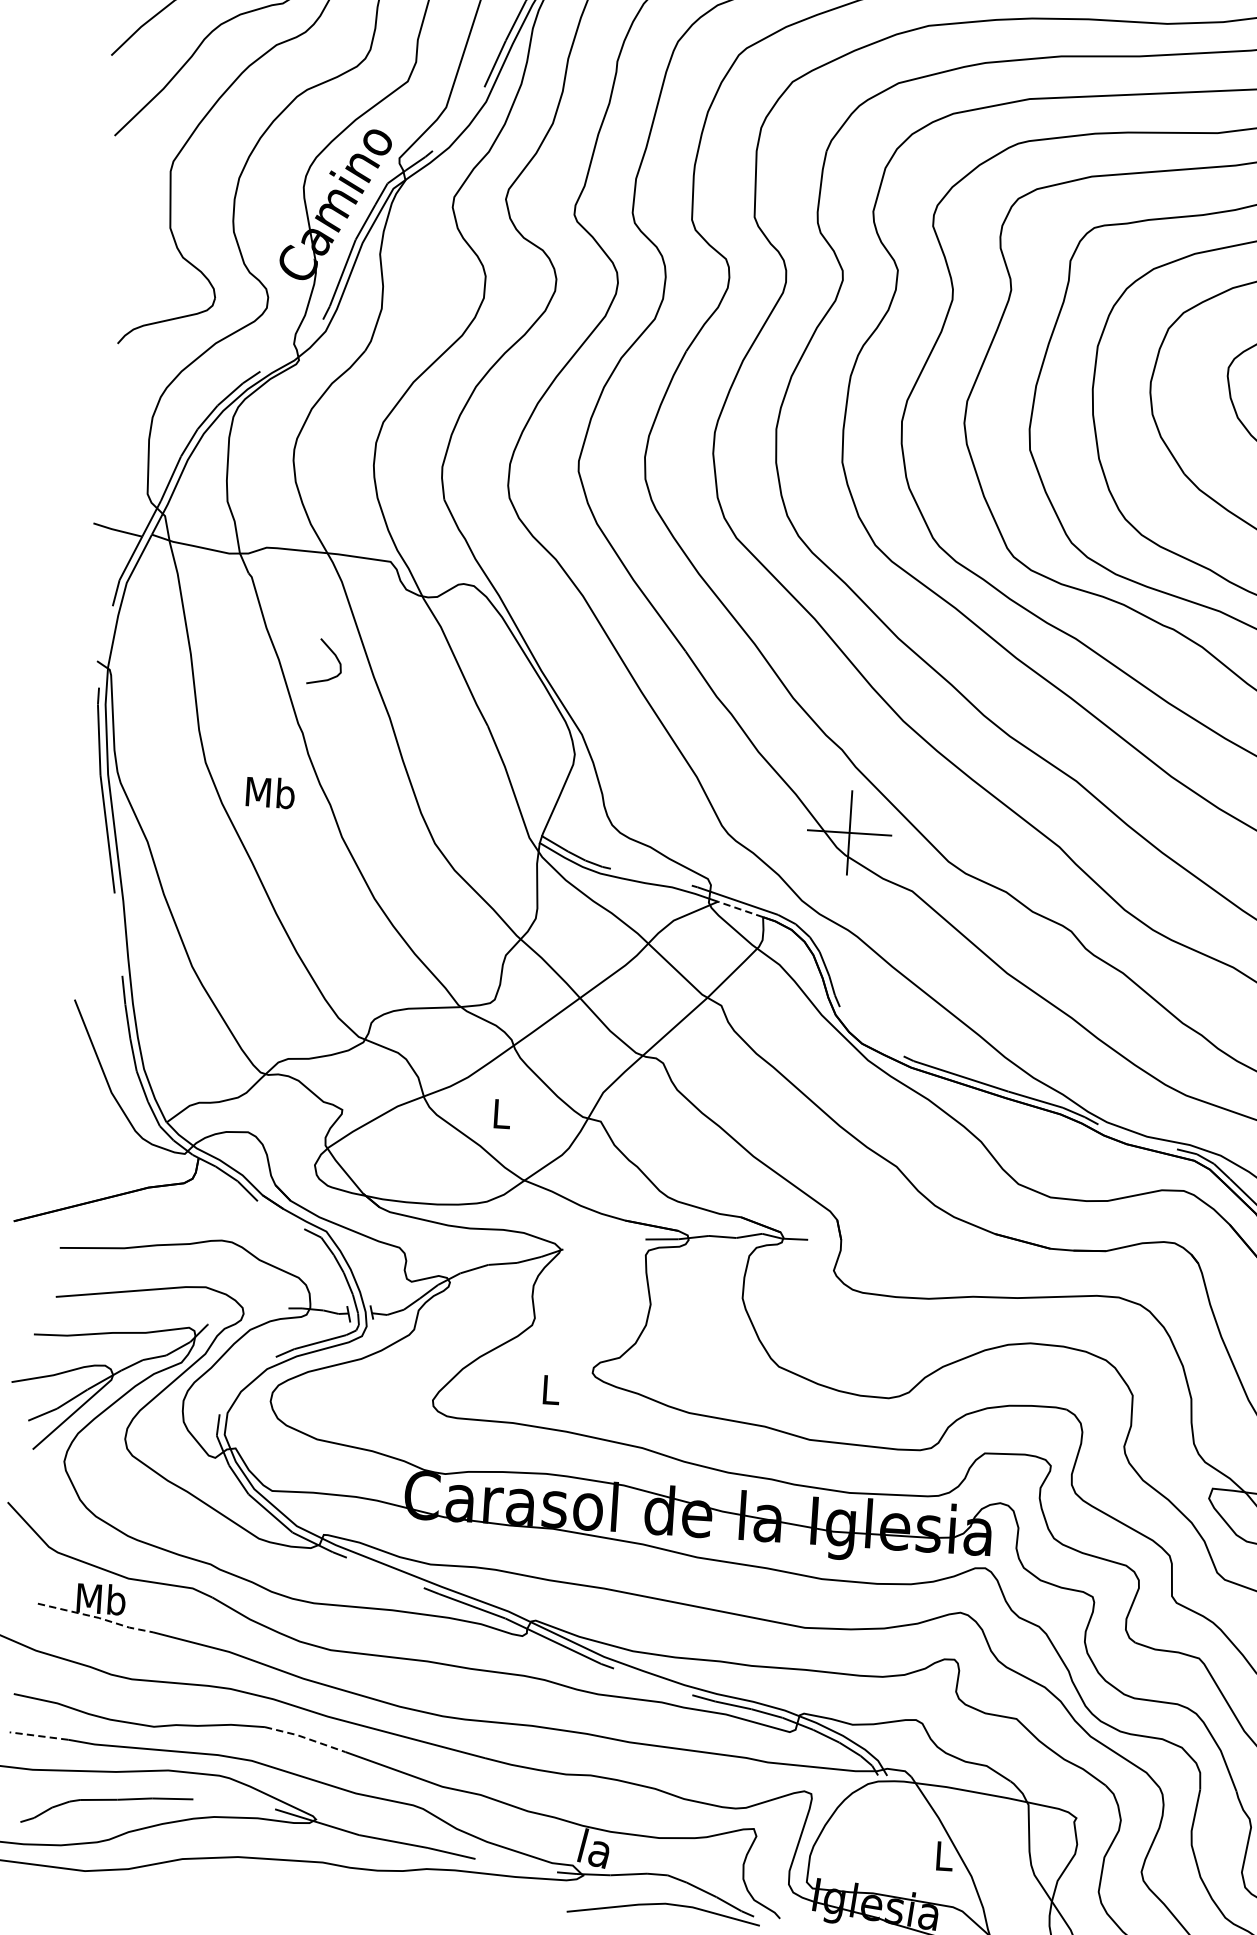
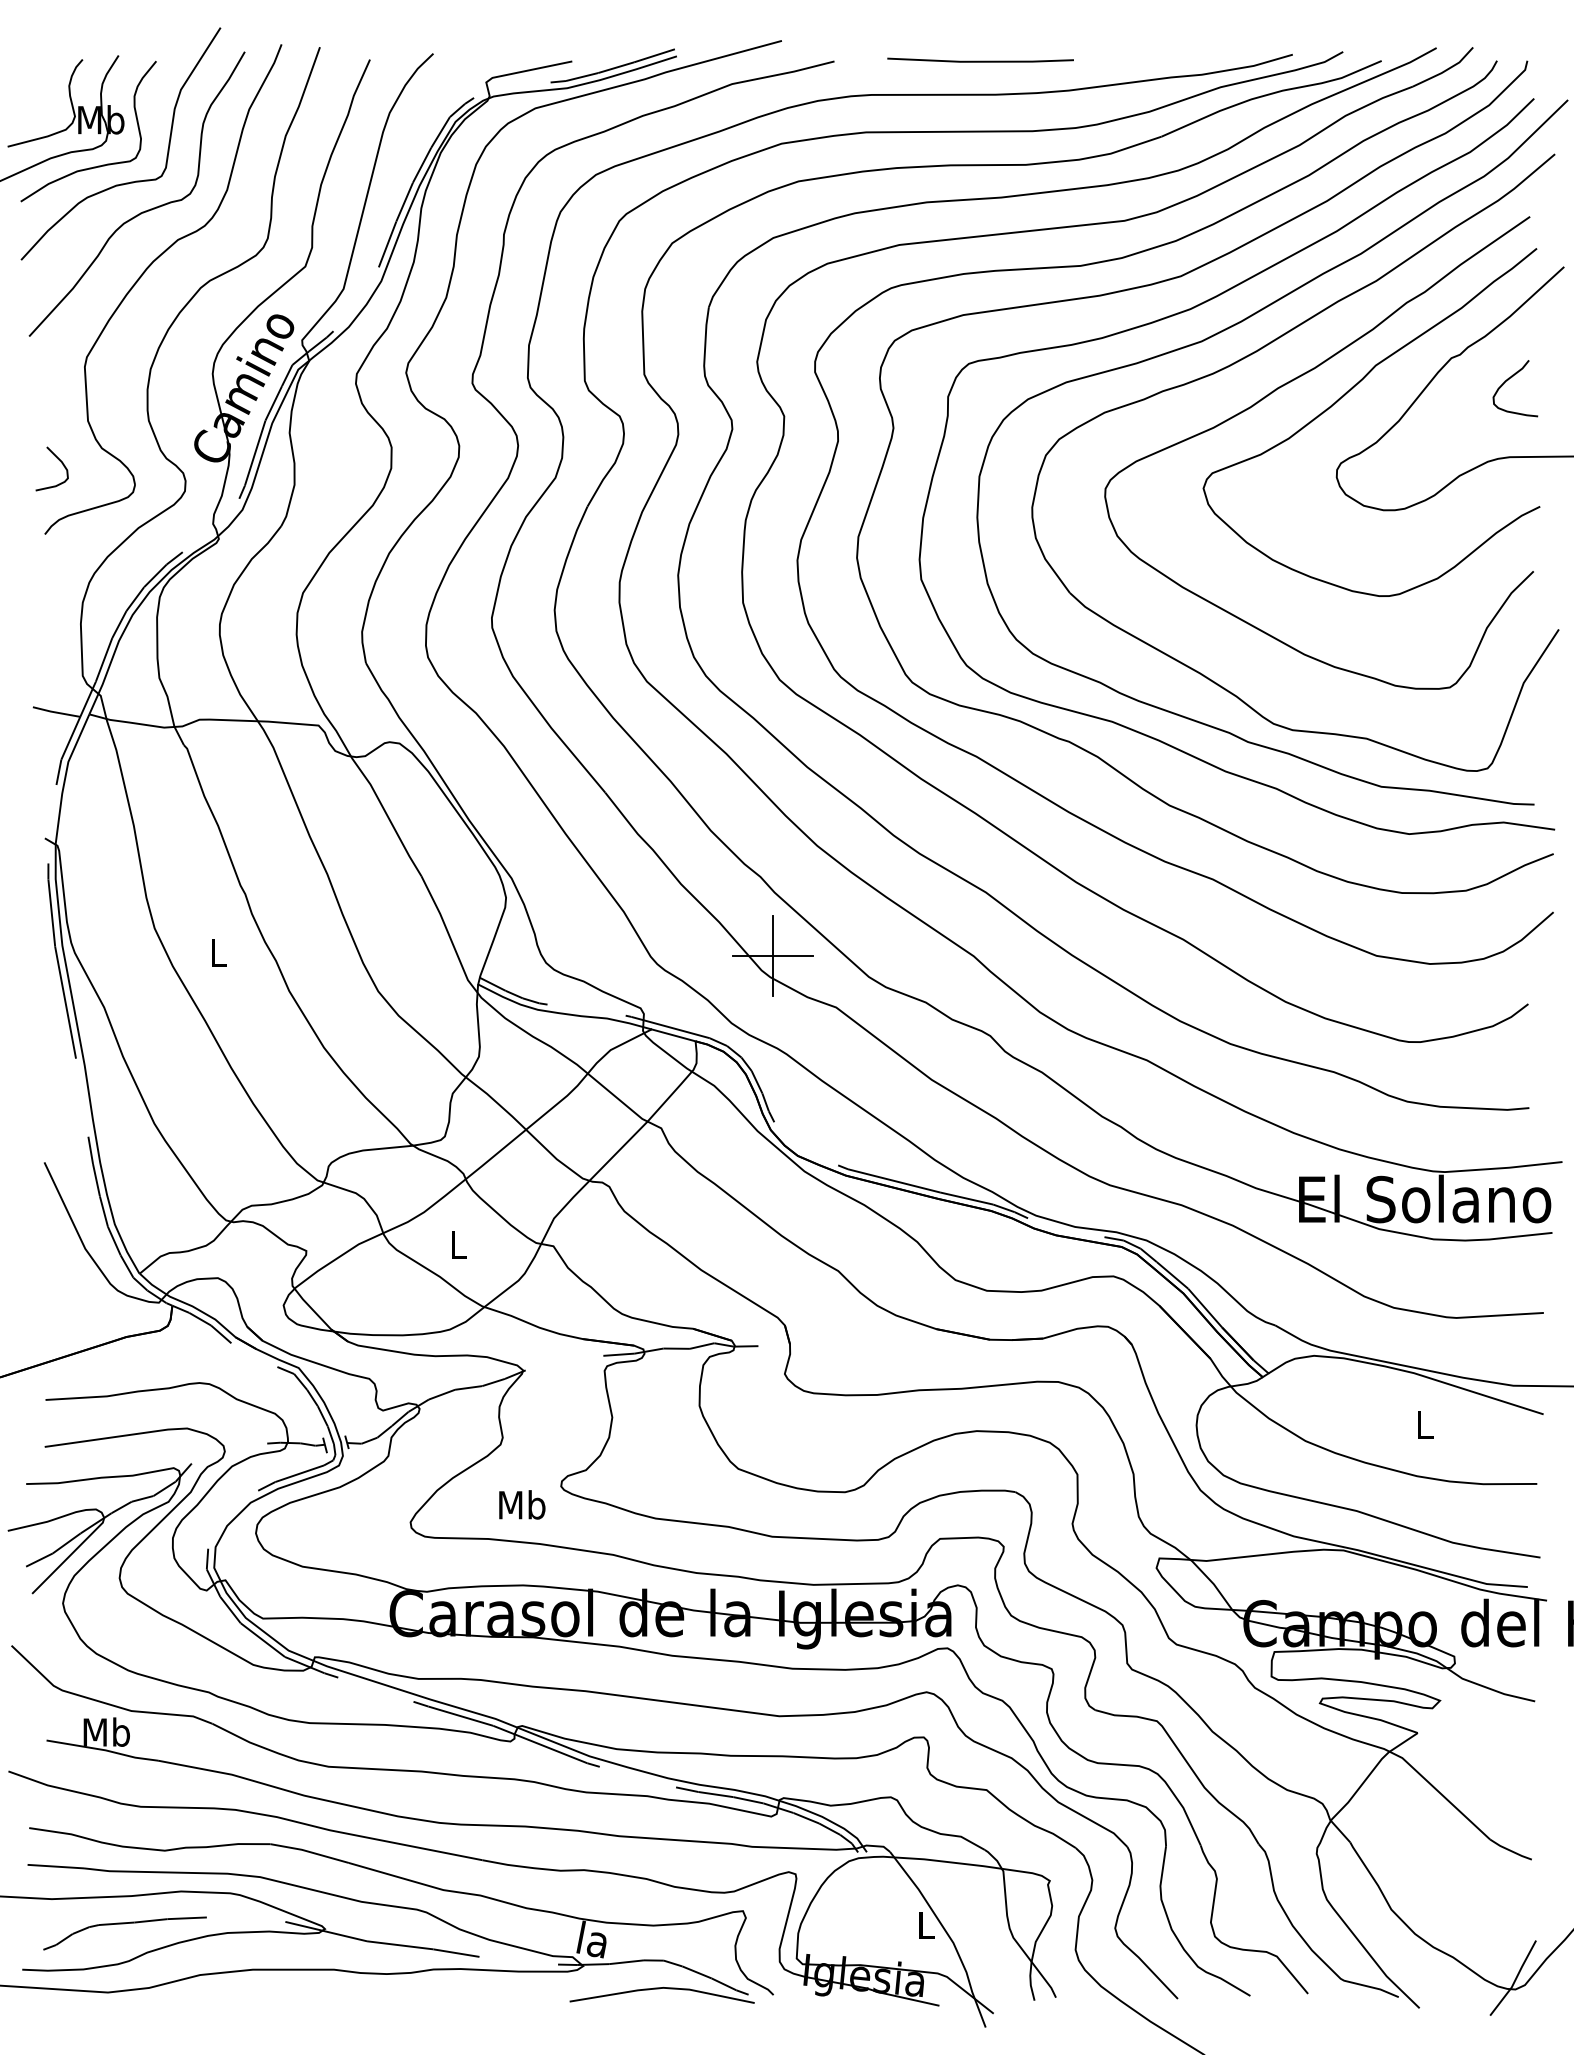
curve: (332, 653) -> (58, 460), moved
text: (270, 792) -> (218, 952), Mb -> L
line: (740, 909) -> (673, 1035), dashed -> solid
text: (550, 1389) -> (522, 1504), L -> Mb
line: (97, 1618) -> (104, 1750), dashed -> solid
line: (38, 1735) -> (55, 1866), dashed -> solid
line: (305, 1737) -> (309, 1851), dashed -> solid

